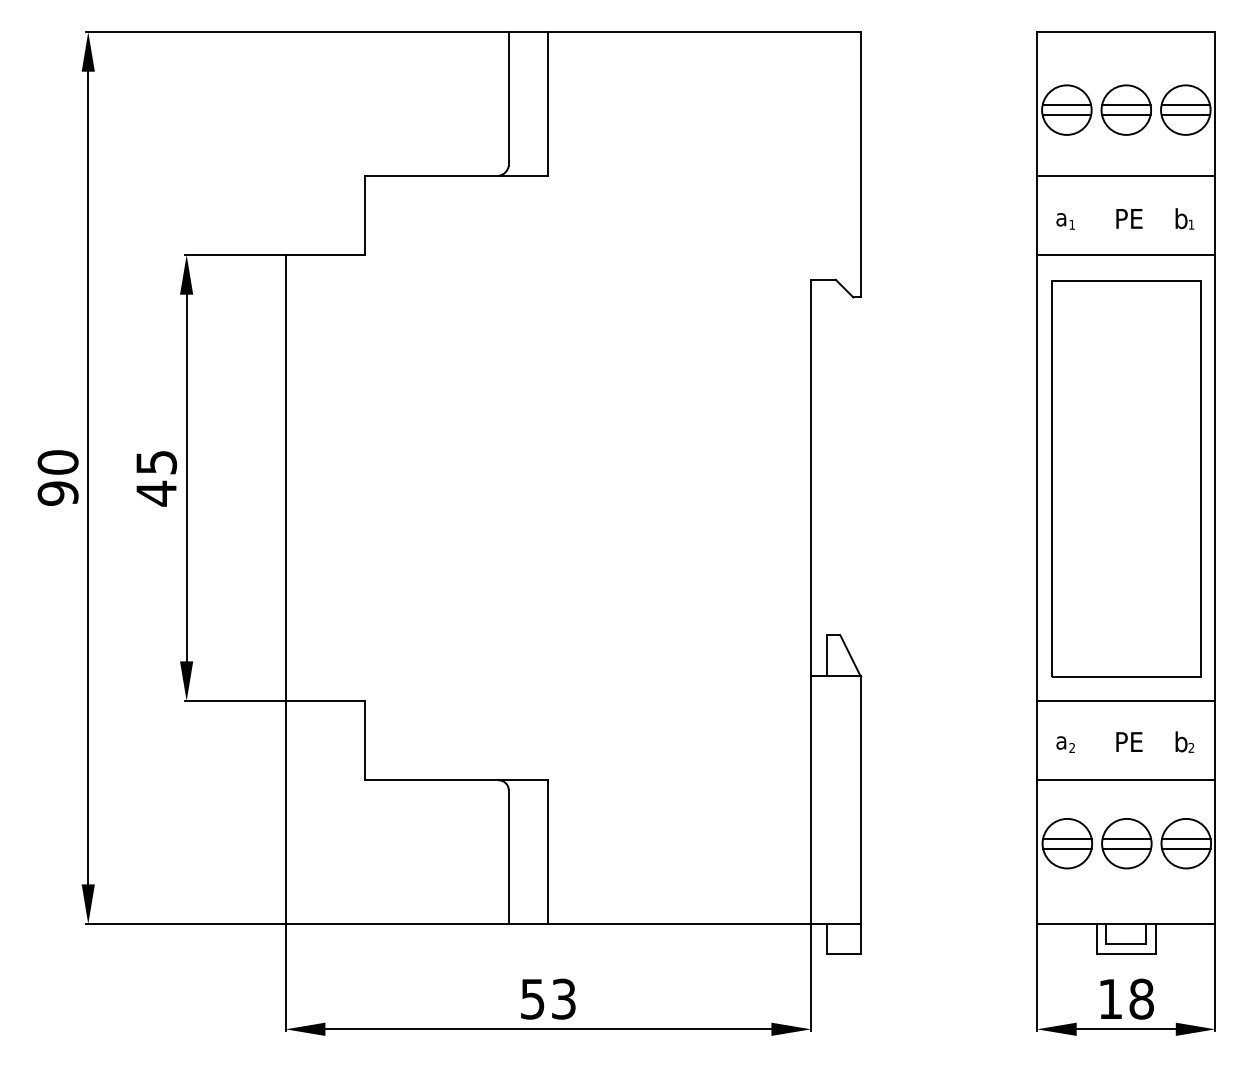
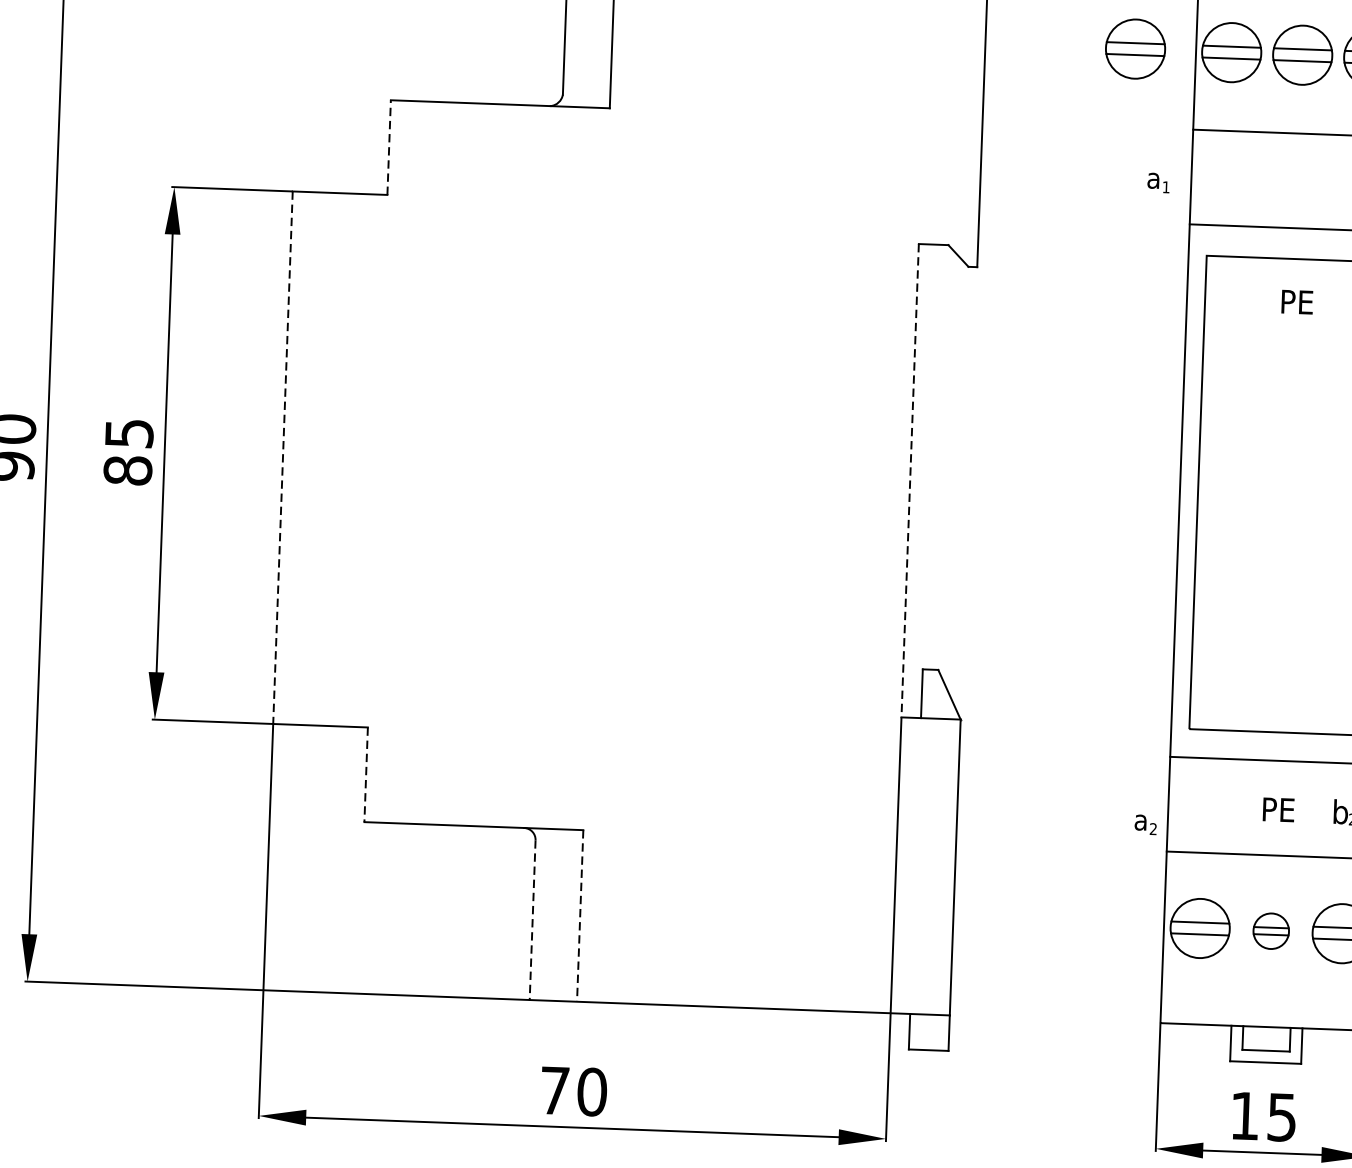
part: (985, 109) -> (1134, 48), added
line: (365, 215) -> (389, 147), solid -> dashed
text: (1129, 218) -> (1297, 301), moved
text: (1065, 221) -> (1158, 183), moved
line: (285, 478) -> (282, 458), solid -> dashed
line: (811, 478) -> (910, 481), solid -> dashed
text: (156, 493) -> (127, 470), 45 -> 85
line: (365, 740) -> (366, 774), solid -> dashed
text: (1065, 744) -> (1145, 824), moved
part: (1126, 843) -> (1270, 930), size x0.6
line: (548, 852) -> (580, 916), solid -> dashed
line: (508, 857) -> (532, 920), solid -> dashed
text: (548, 998) -> (573, 1090), 53 -> 70
text: (1141, 998) -> (1281, 1116), 18 -> 15

